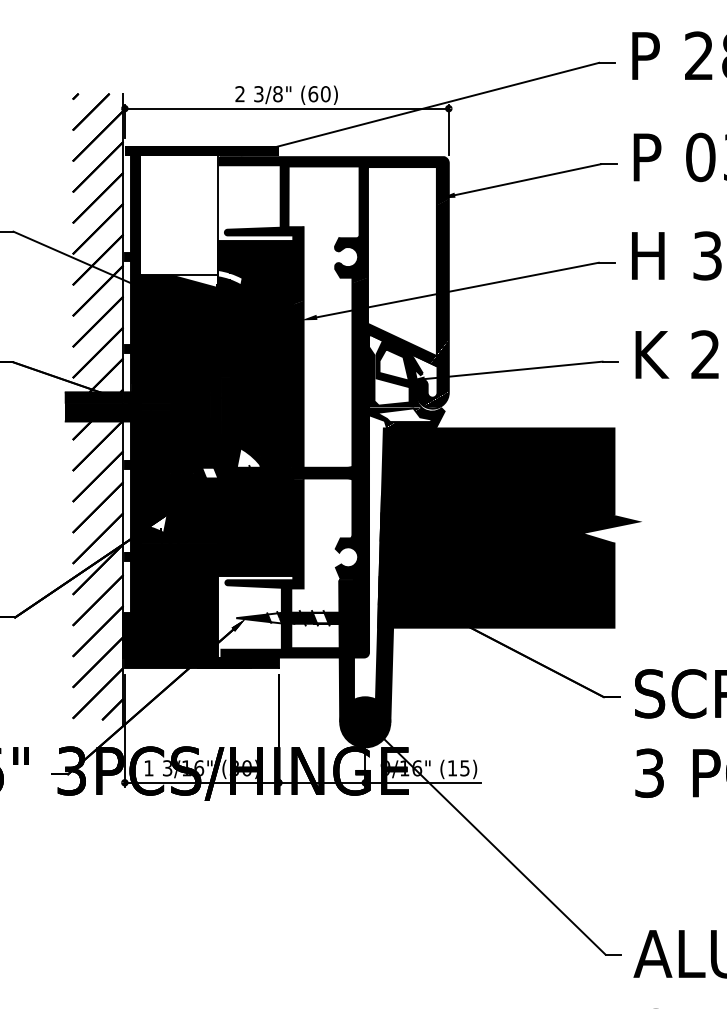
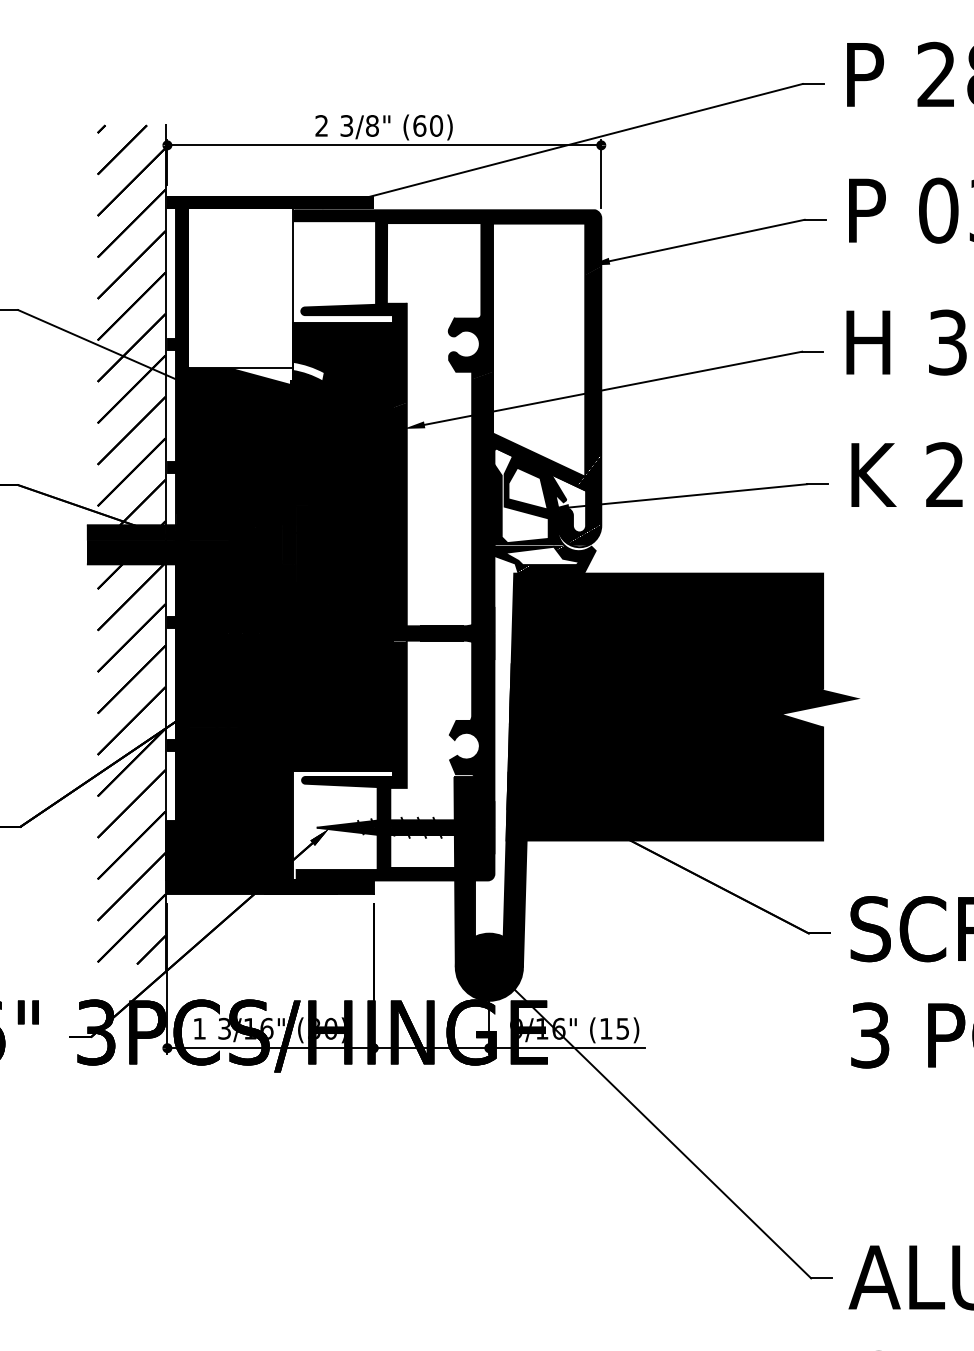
fill: (249, 457) -> (334, 612), added
fill: (210, 472) -> (282, 632), added
fill: (157, 523) -> (211, 700), added
fill: (320, 617) -> (429, 826), added
fill: (274, 618) -> (367, 828), added

